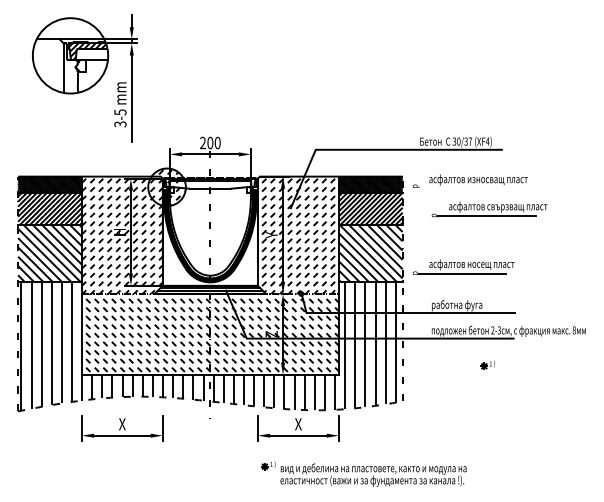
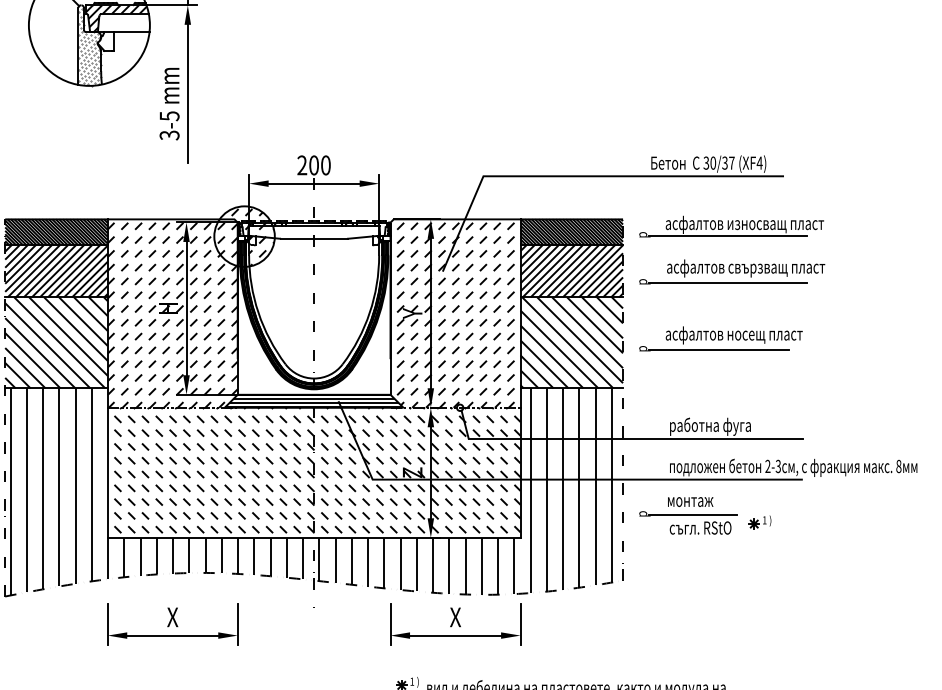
hatch: (70, 69) -> (89, 47), added
line: (468, 186) -> (728, 235), added
part: (489, 209) -> (732, 272), moved
part: (463, 266) -> (720, 338), moved
part: (442, 360) -> (687, 514), added

